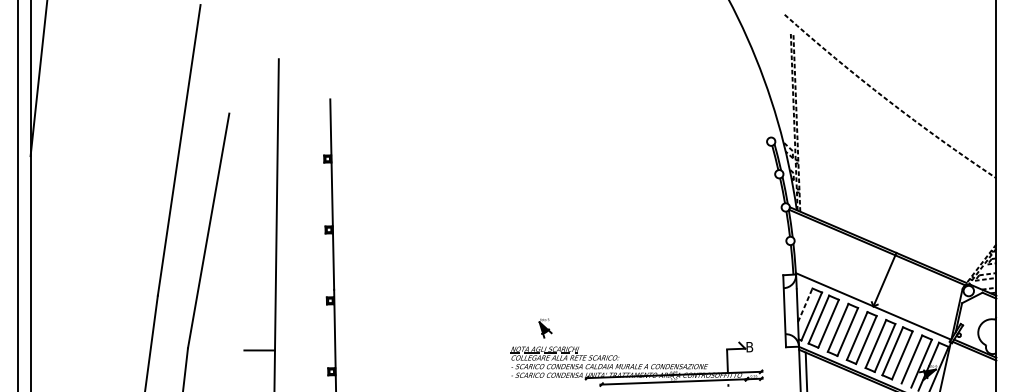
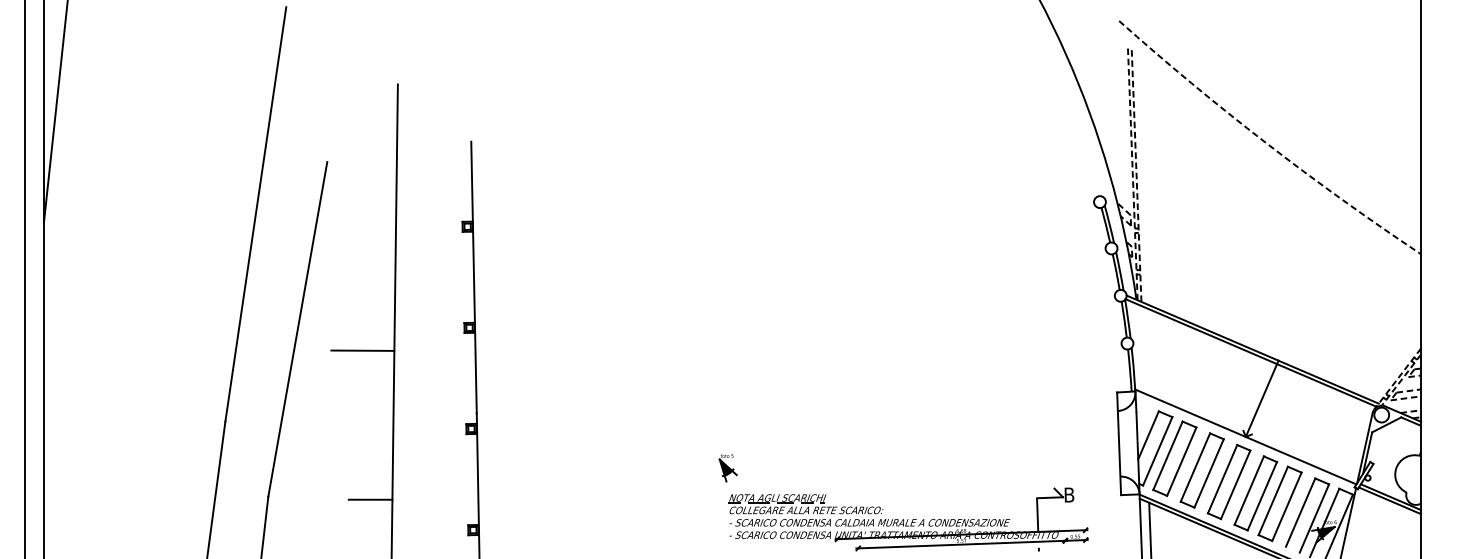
line: (254, 245) -> (362, 350), added
line: (805, 304) -> (1148, 434), dashed -> solid
part: (545, 328) -> (727, 468), moved

